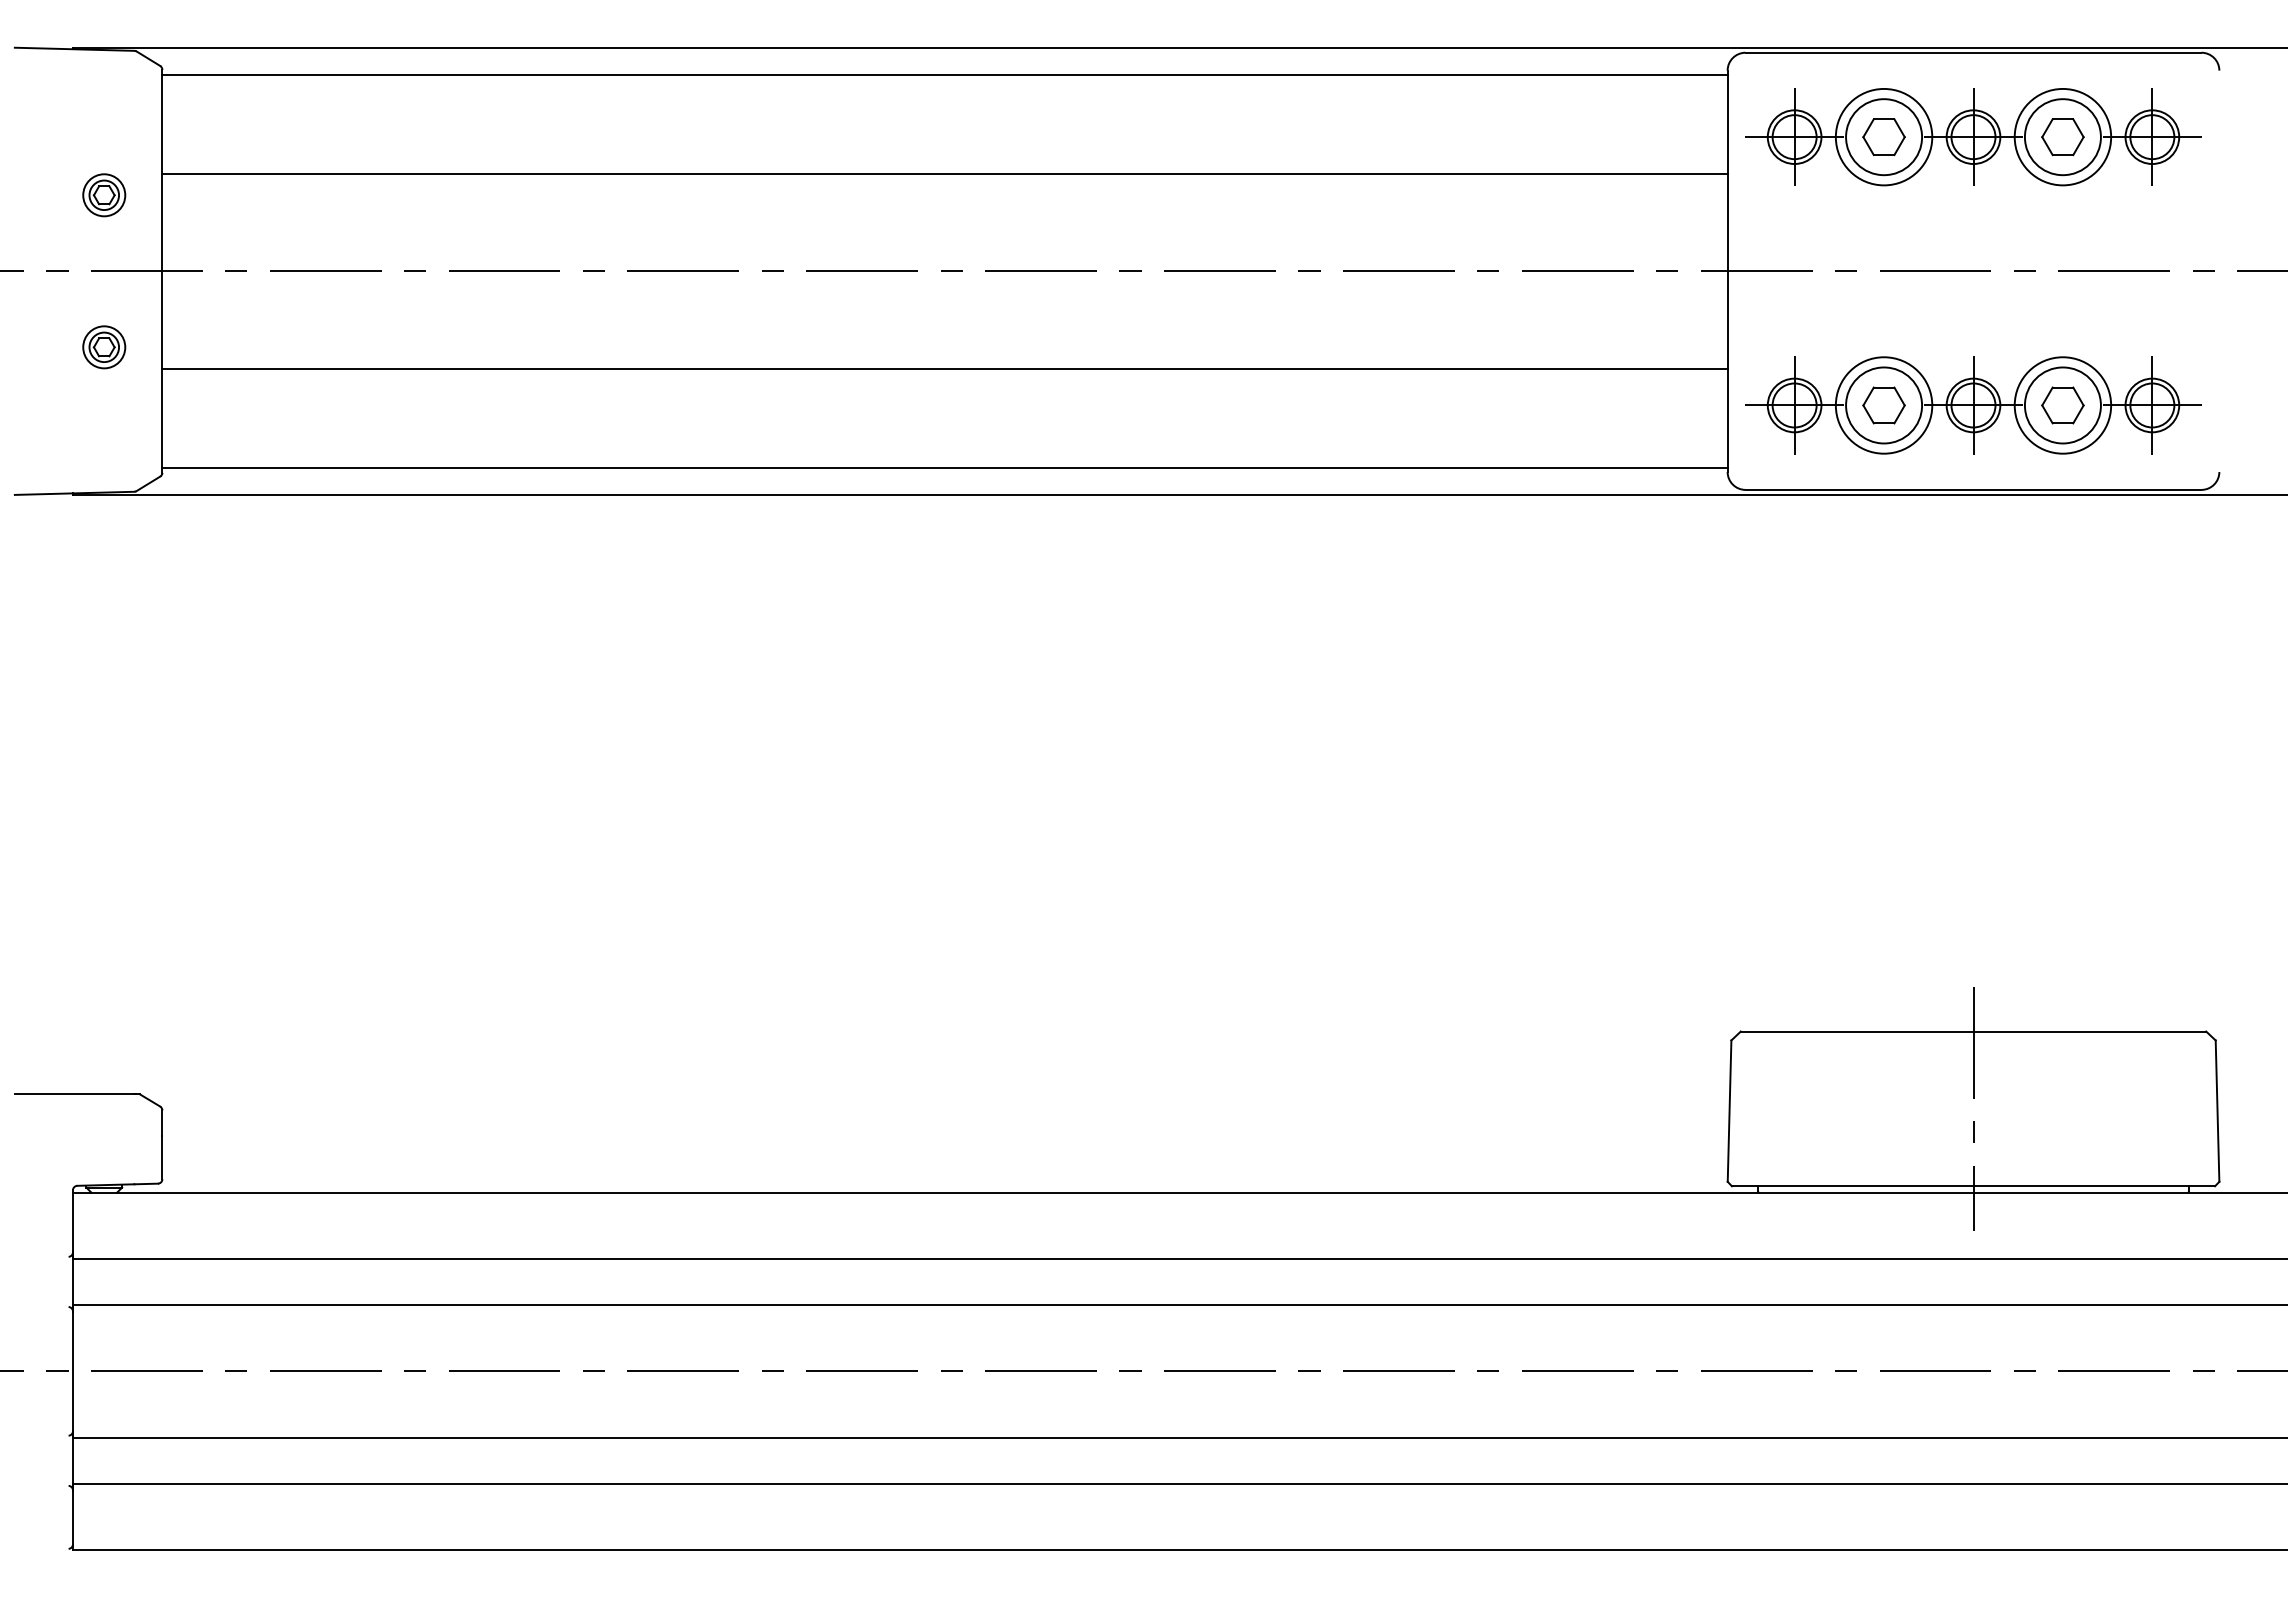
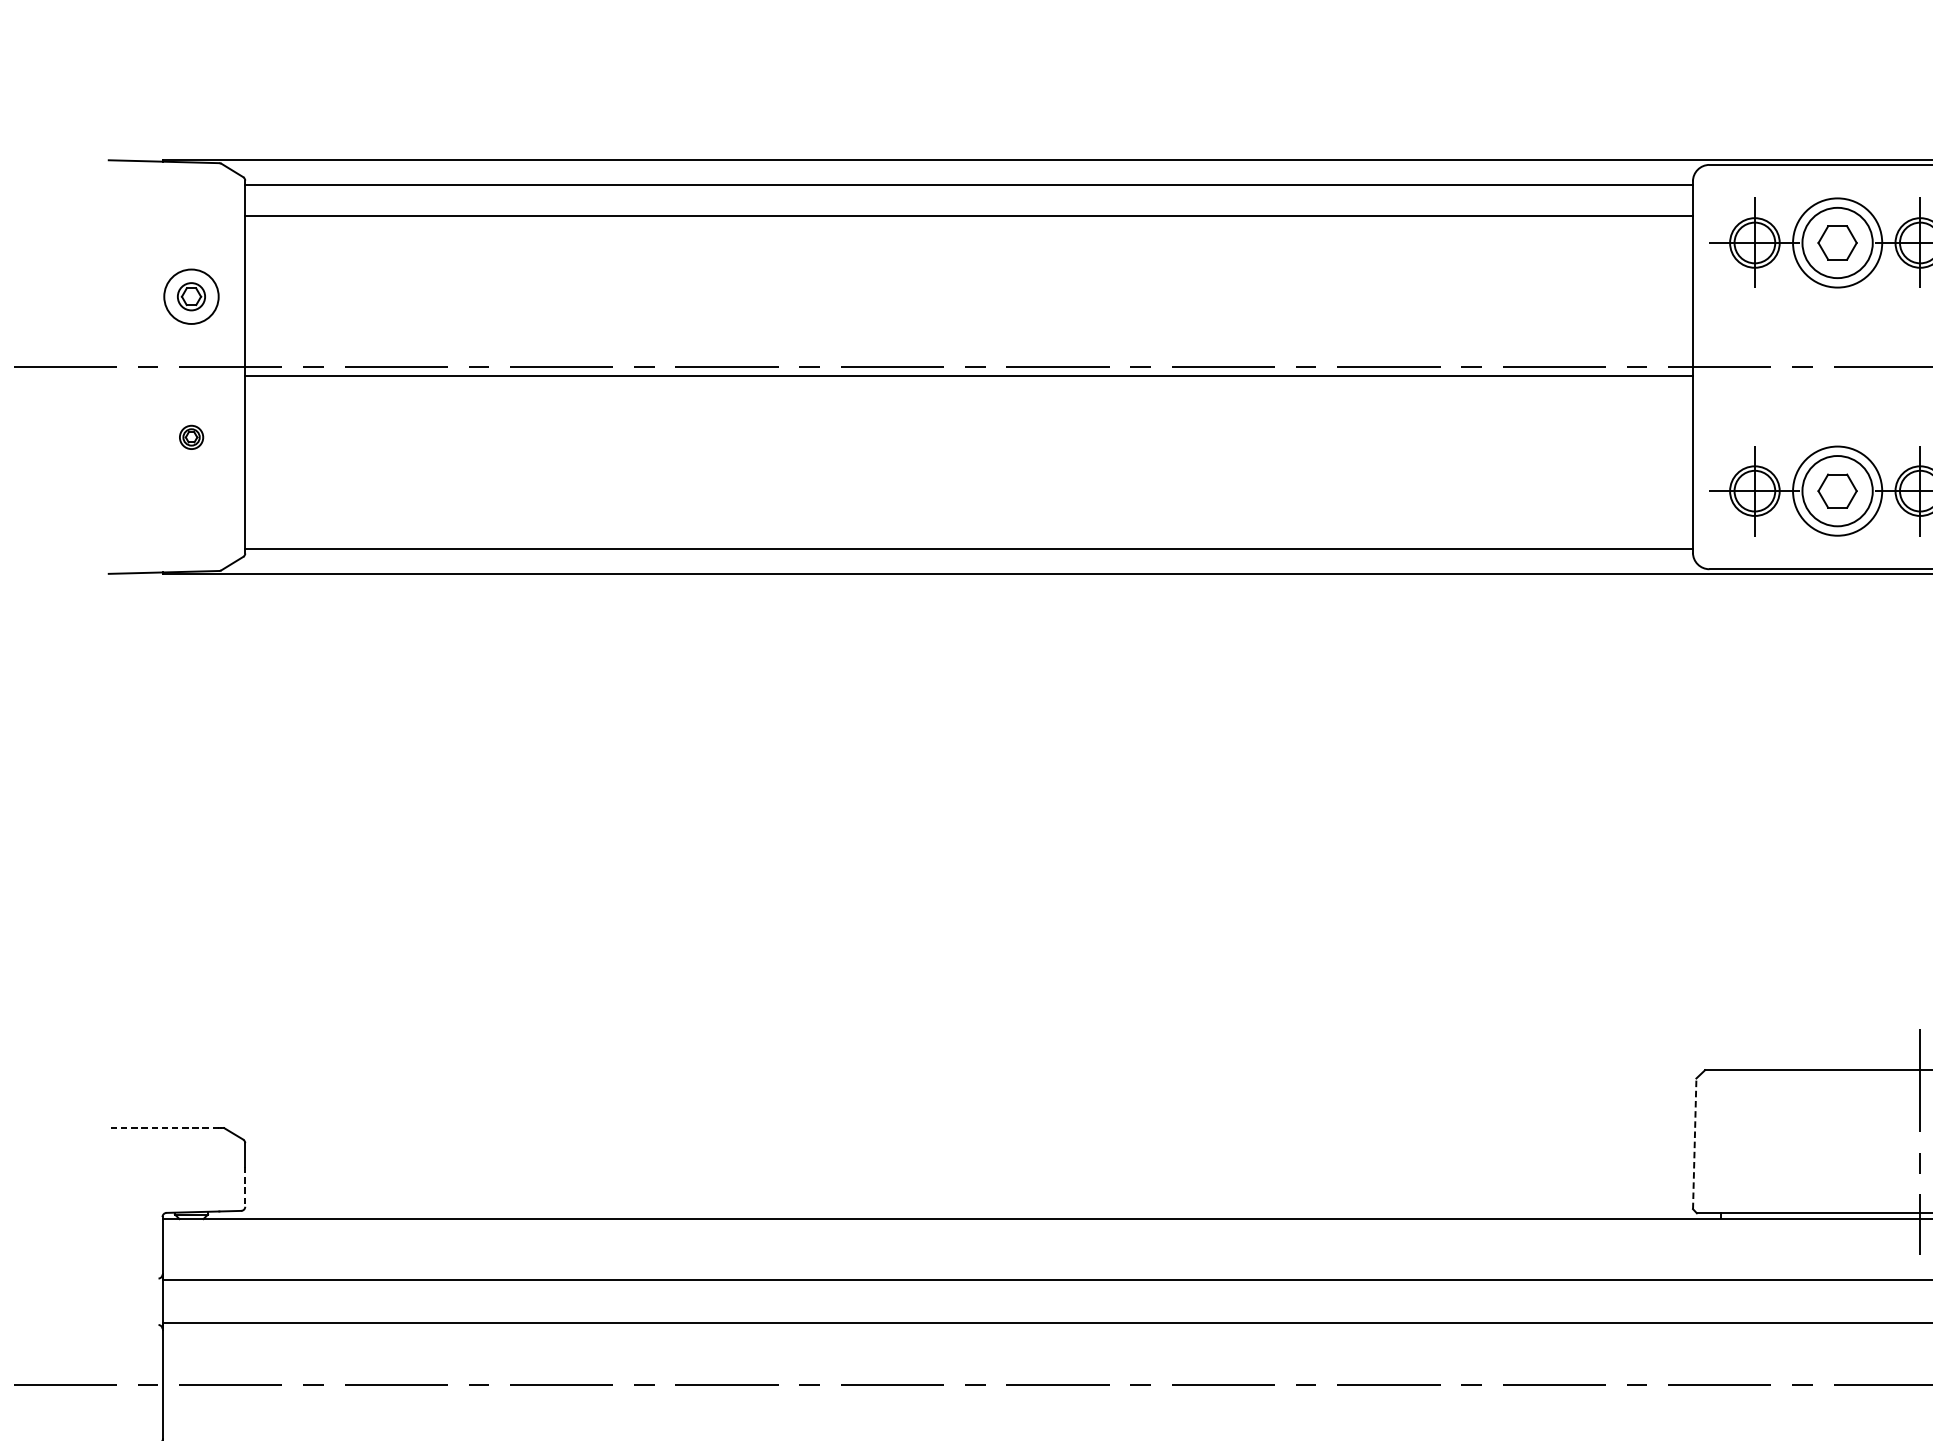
line: (944, 173) -> (968, 215), moved
circle: (104, 195) -> (191, 296), size x1.4
part: (104, 347) -> (191, 437), size x0.6
line: (944, 368) -> (968, 375), moved
line: (74, 1094) -> (163, 1128), solid -> dashed
line: (1729, 1111) -> (1694, 1144), solid -> dashed
line: (162, 1157) -> (245, 1186), solid -> dashed

